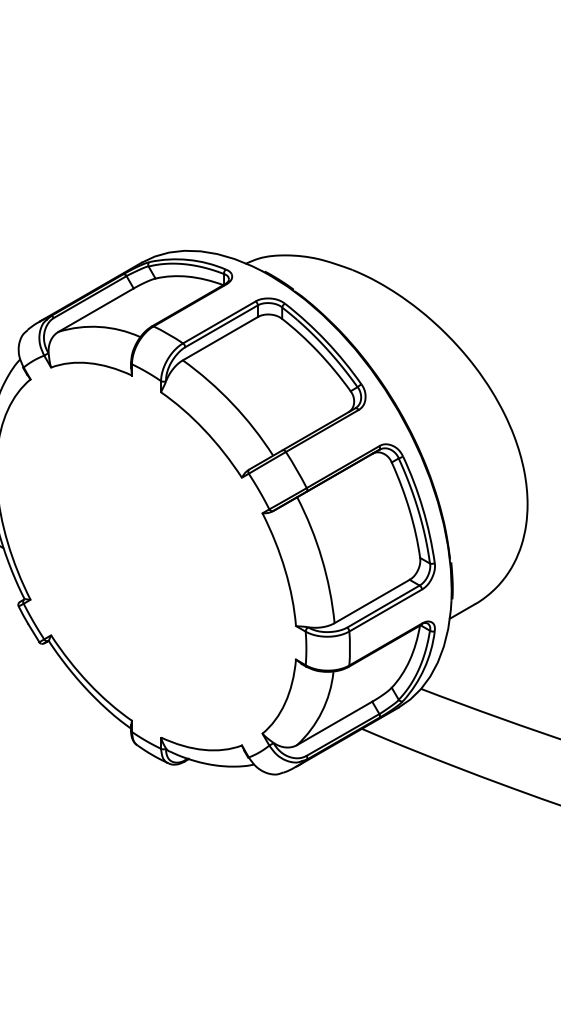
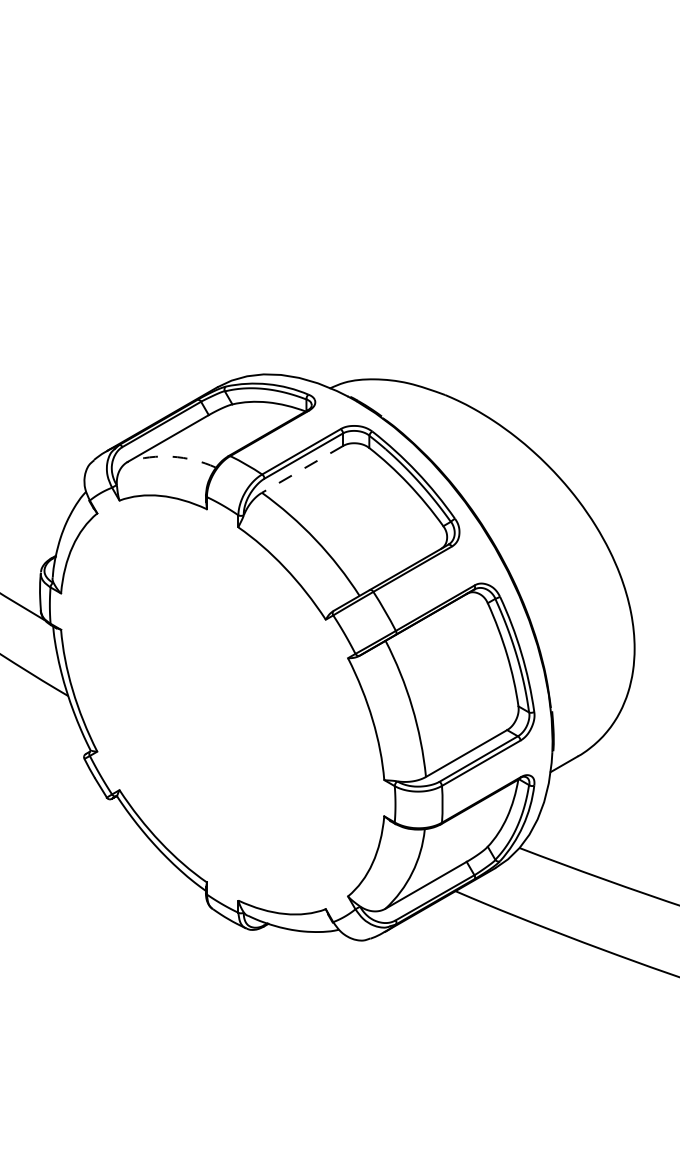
arc: (100, 326) -> (172, 456), solid -> dashed
line: (220, 338) -> (302, 469), solid -> dashed

